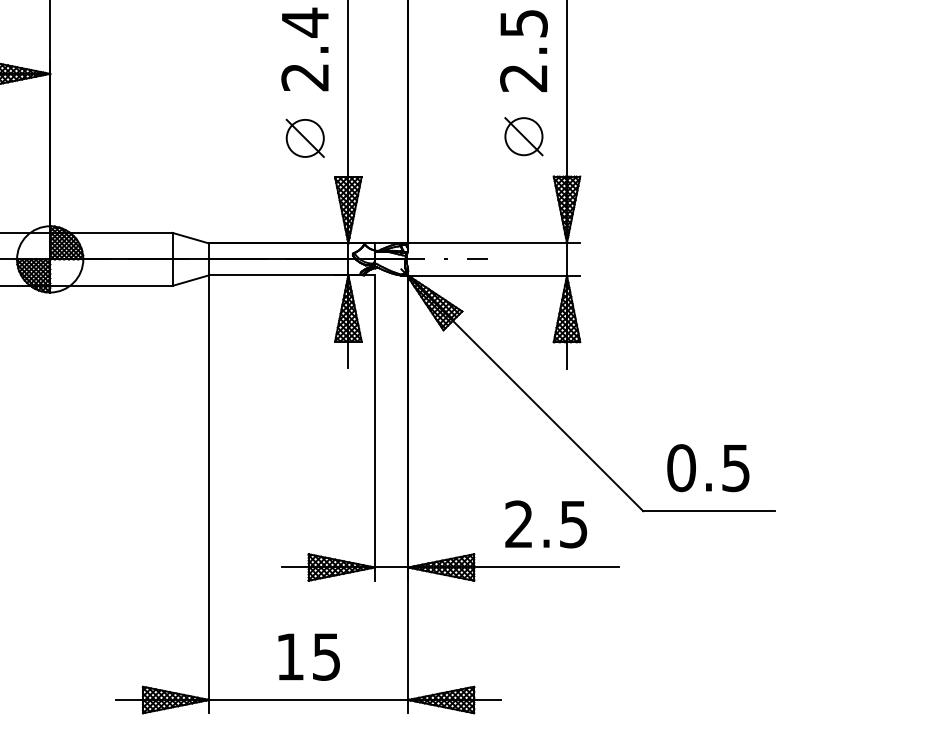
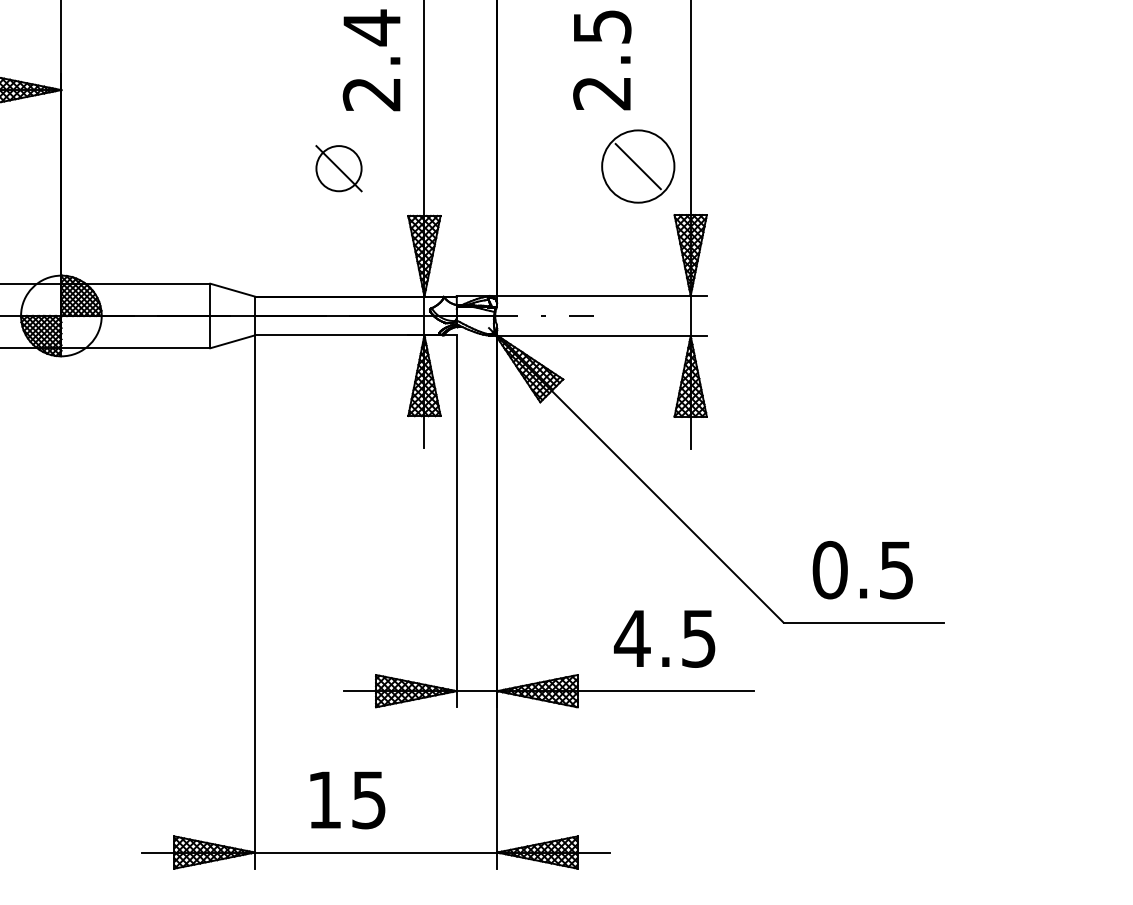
text: (524, 51) -> (602, 60), moved
circle: (523, 136) -> (637, 166), size x1.6
part: (304, 138) -> (338, 168), moved
text: (518, 523) -> (631, 637), 2.5 -> 4.5
text: (308, 657) -> (347, 800), moved

